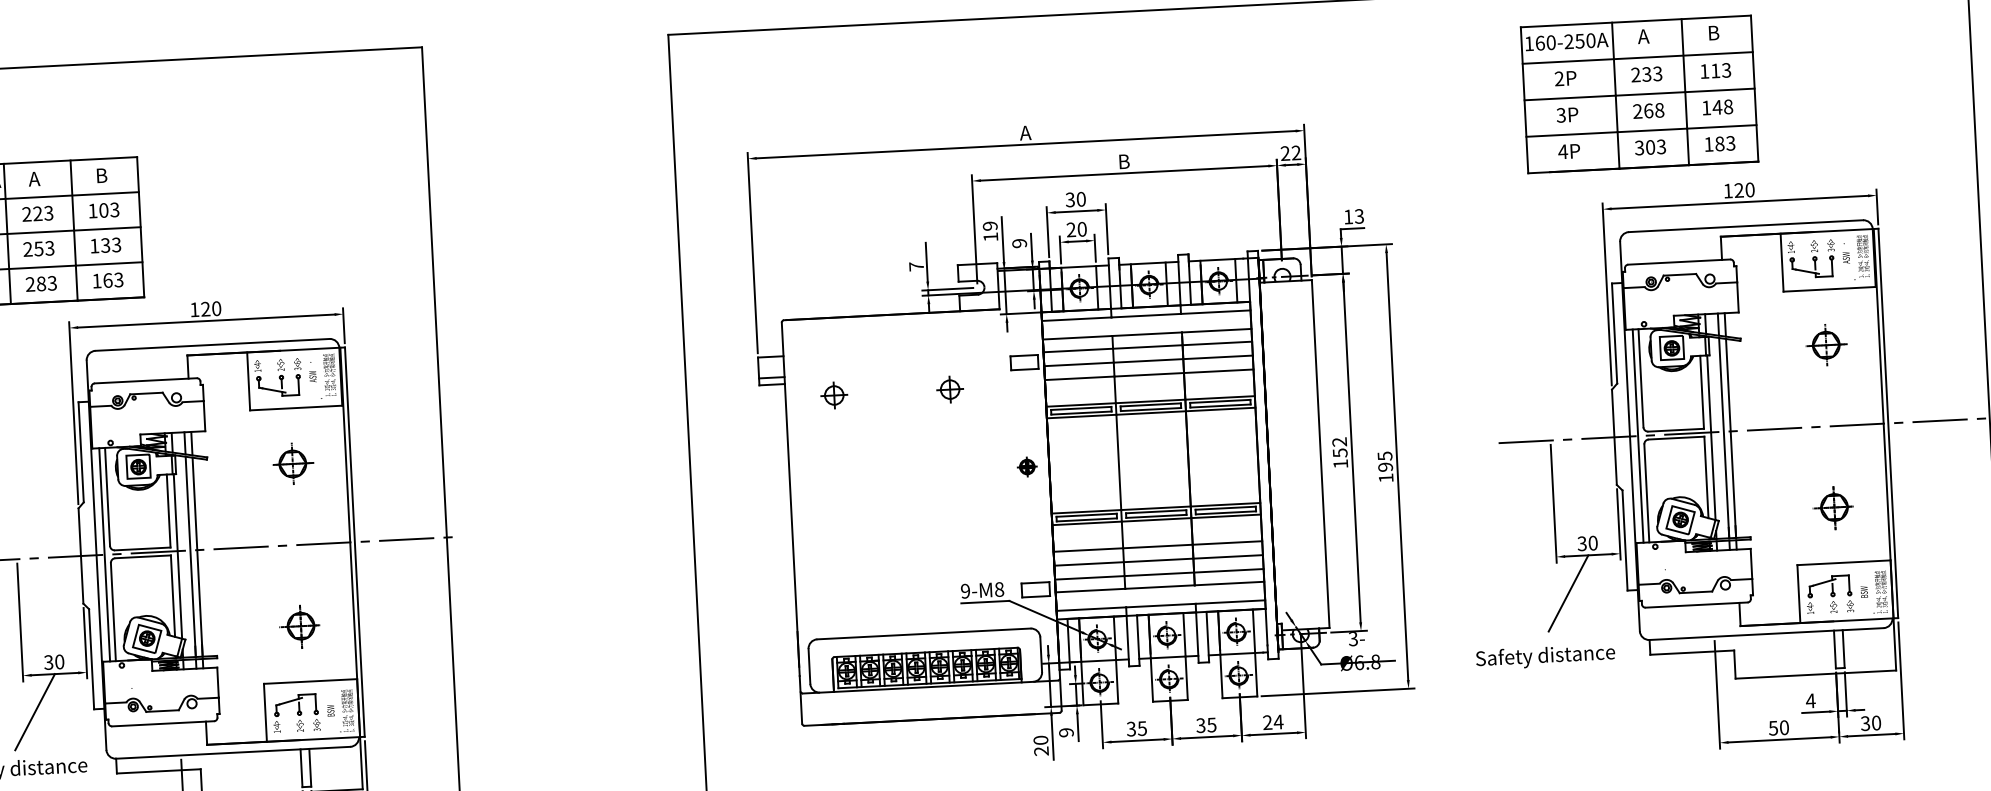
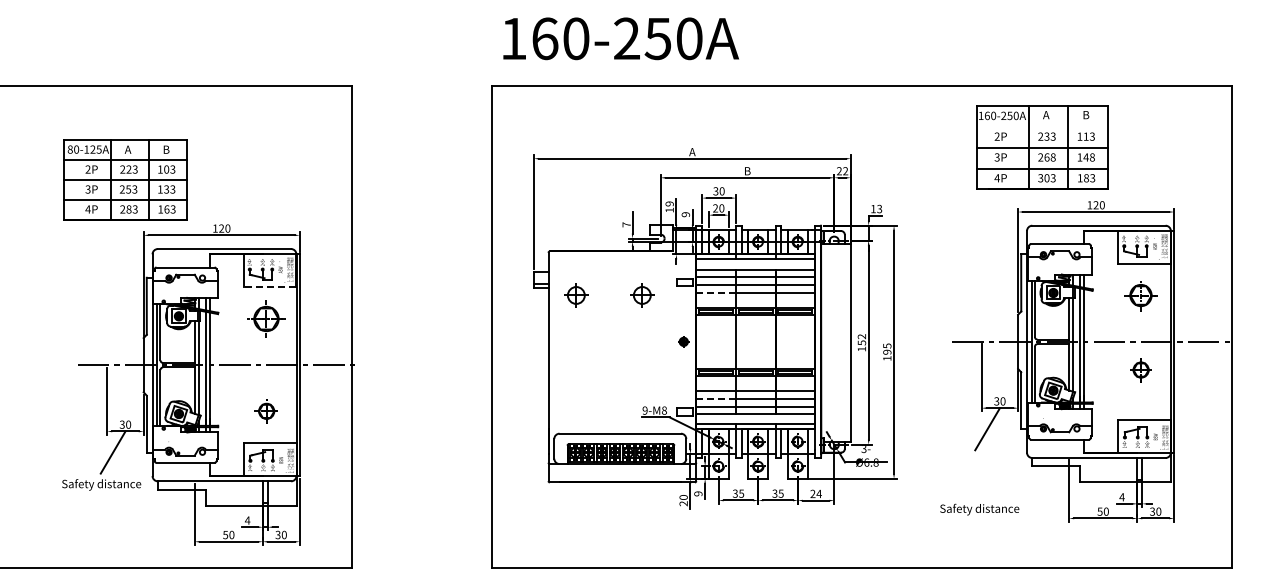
line: (1636, 58) -> (1041, 127), removed
part: (1826, 344) -> (1141, 295), size x1.4
line: (1080, 377) -> (716, 292), solid -> dashed
part: (948, 389) -> (641, 295), size x1.6
part: (833, 395) -> (575, 295), size x1.6
line: (294, 408) -> (269, 287), solid -> dashed
part: (292, 463) -> (266, 318), size x1.6
part: (1833, 508) -> (1140, 370), moved
line: (1089, 563) -> (716, 398), solid -> dashed
text: (1545, 656) -> (979, 509), moved

